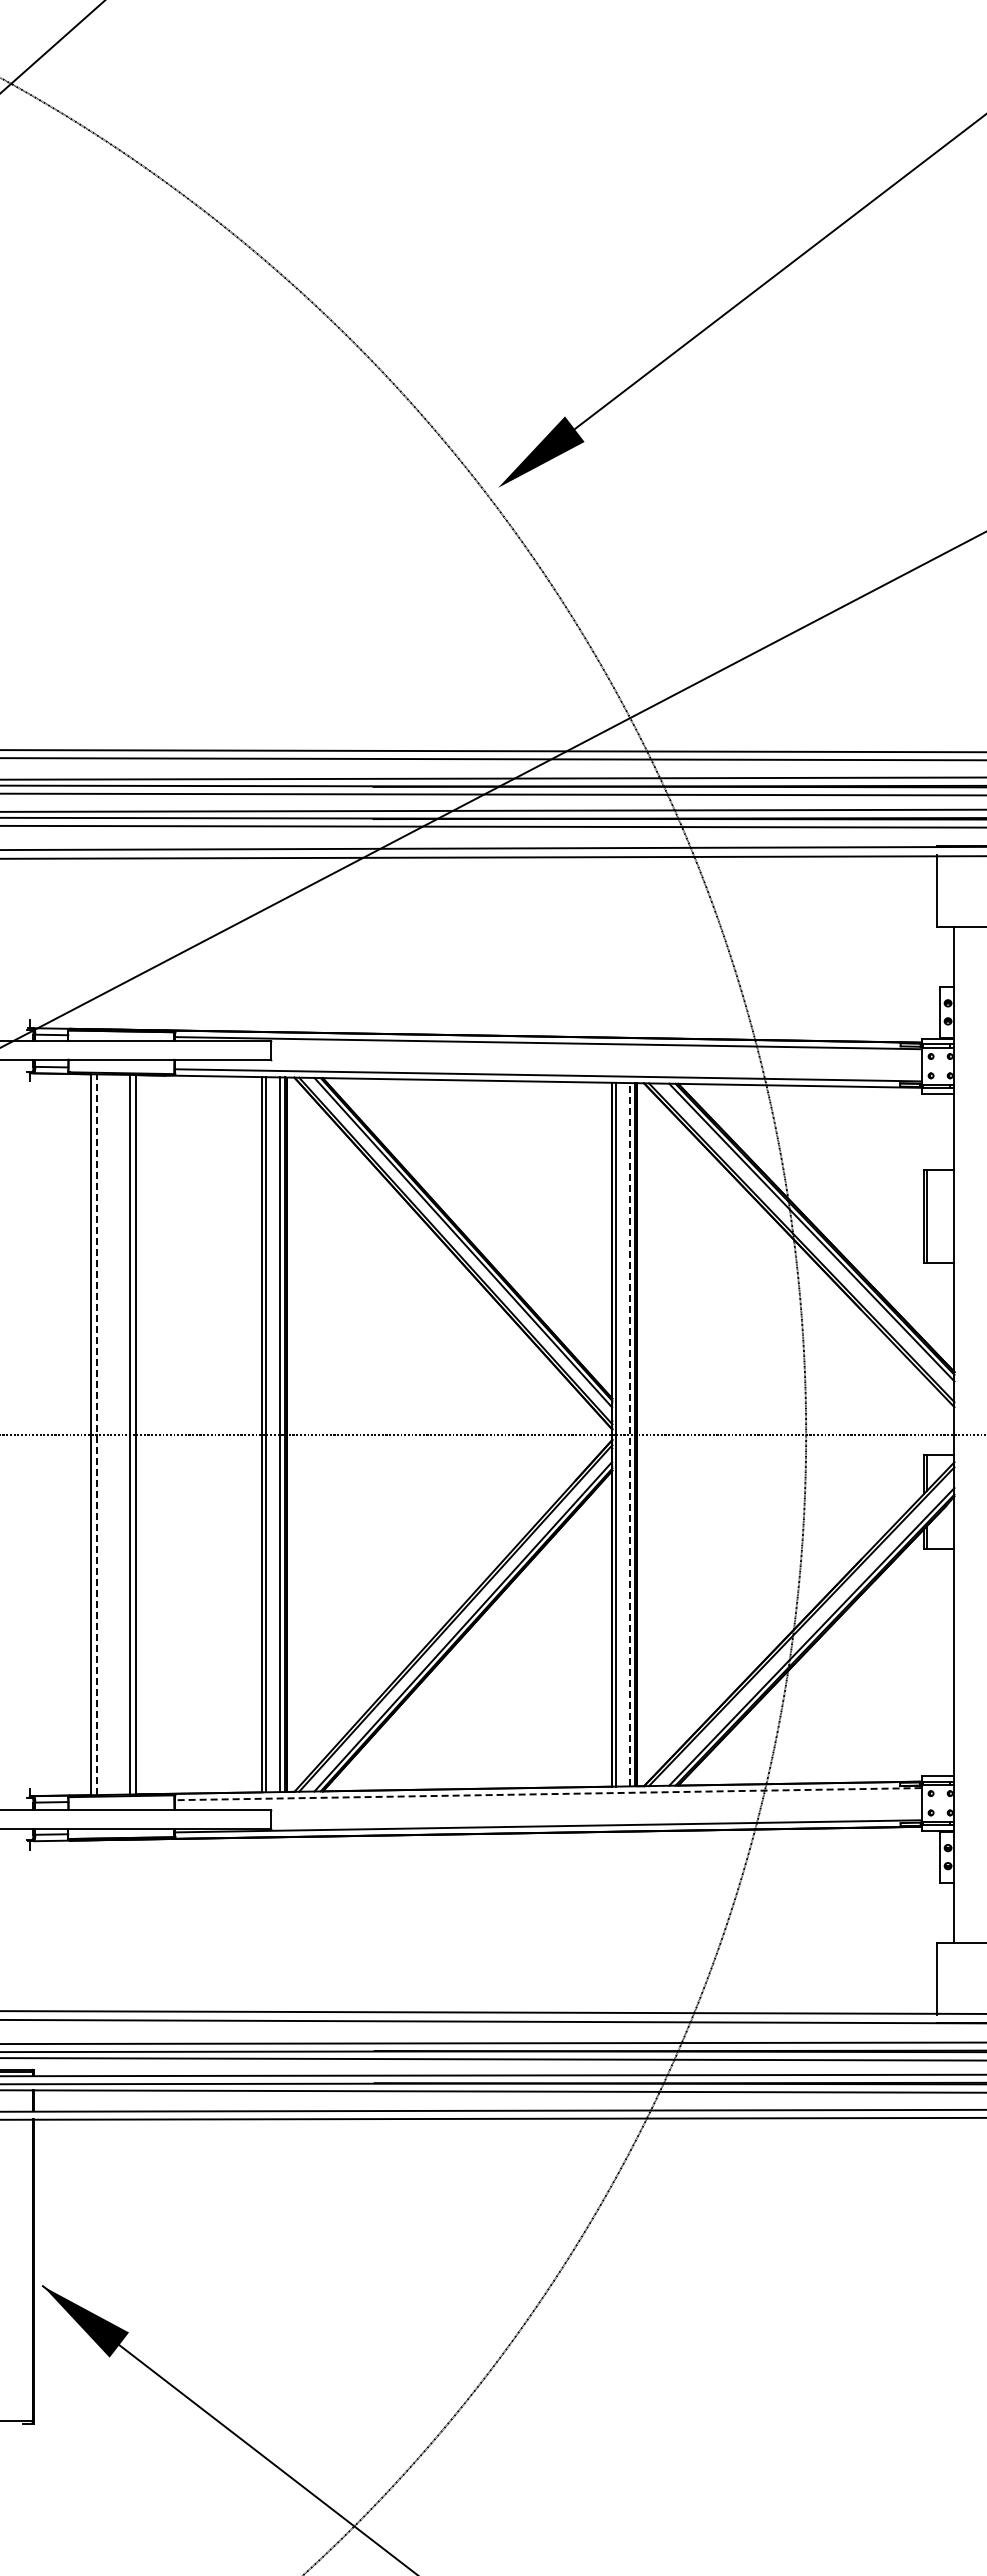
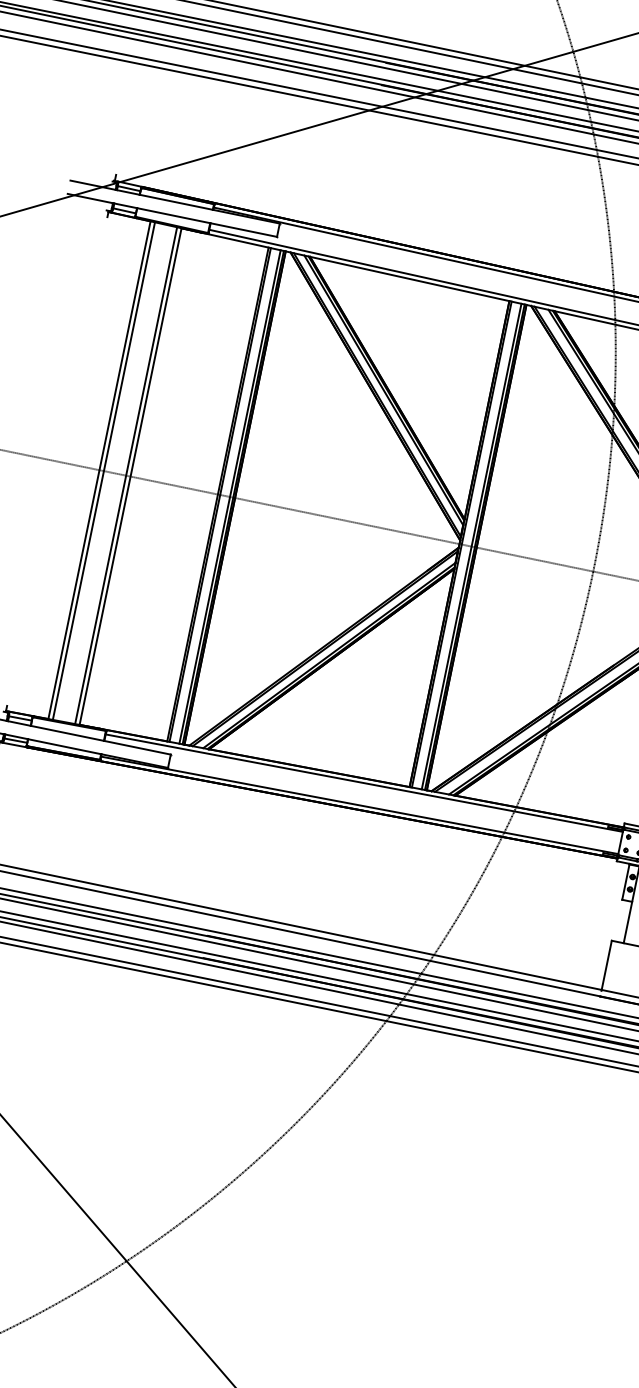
line: (97, 1434) -> (104, 470), dashed -> solid
line: (629, 1434) -> (471, 546), dashed -> solid
line: (547, 1794) -> (363, 783), dashed -> solid

